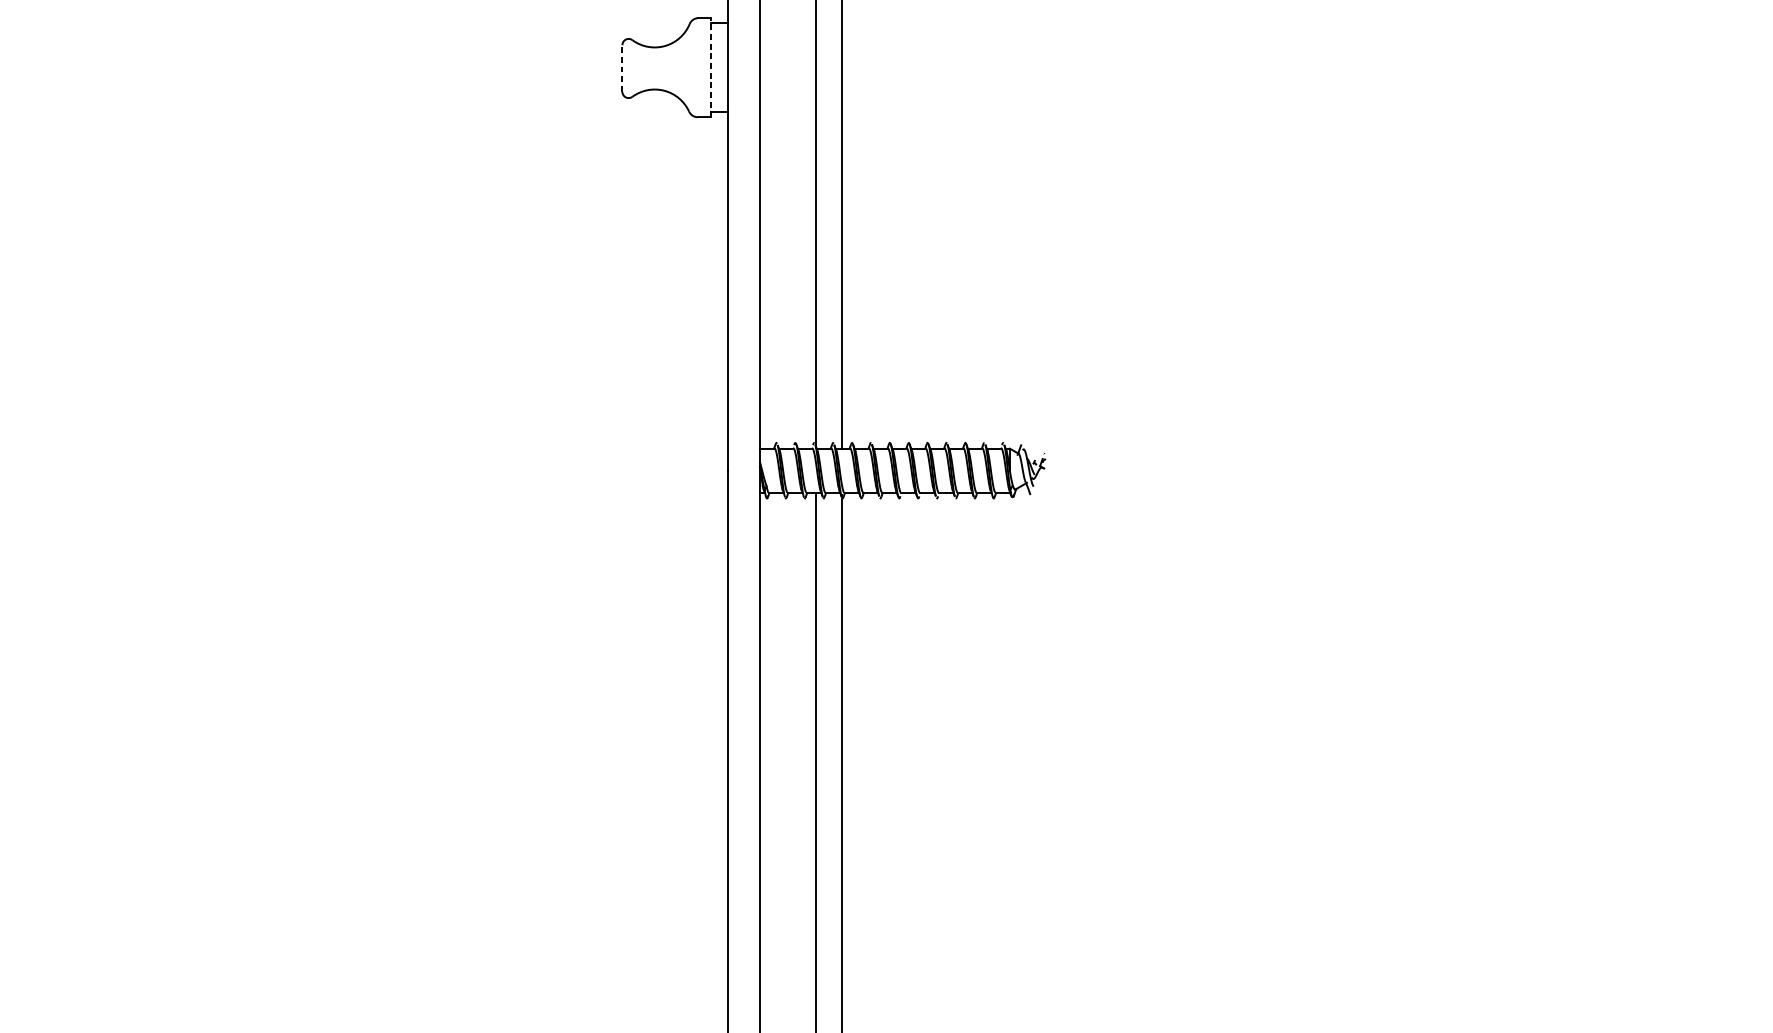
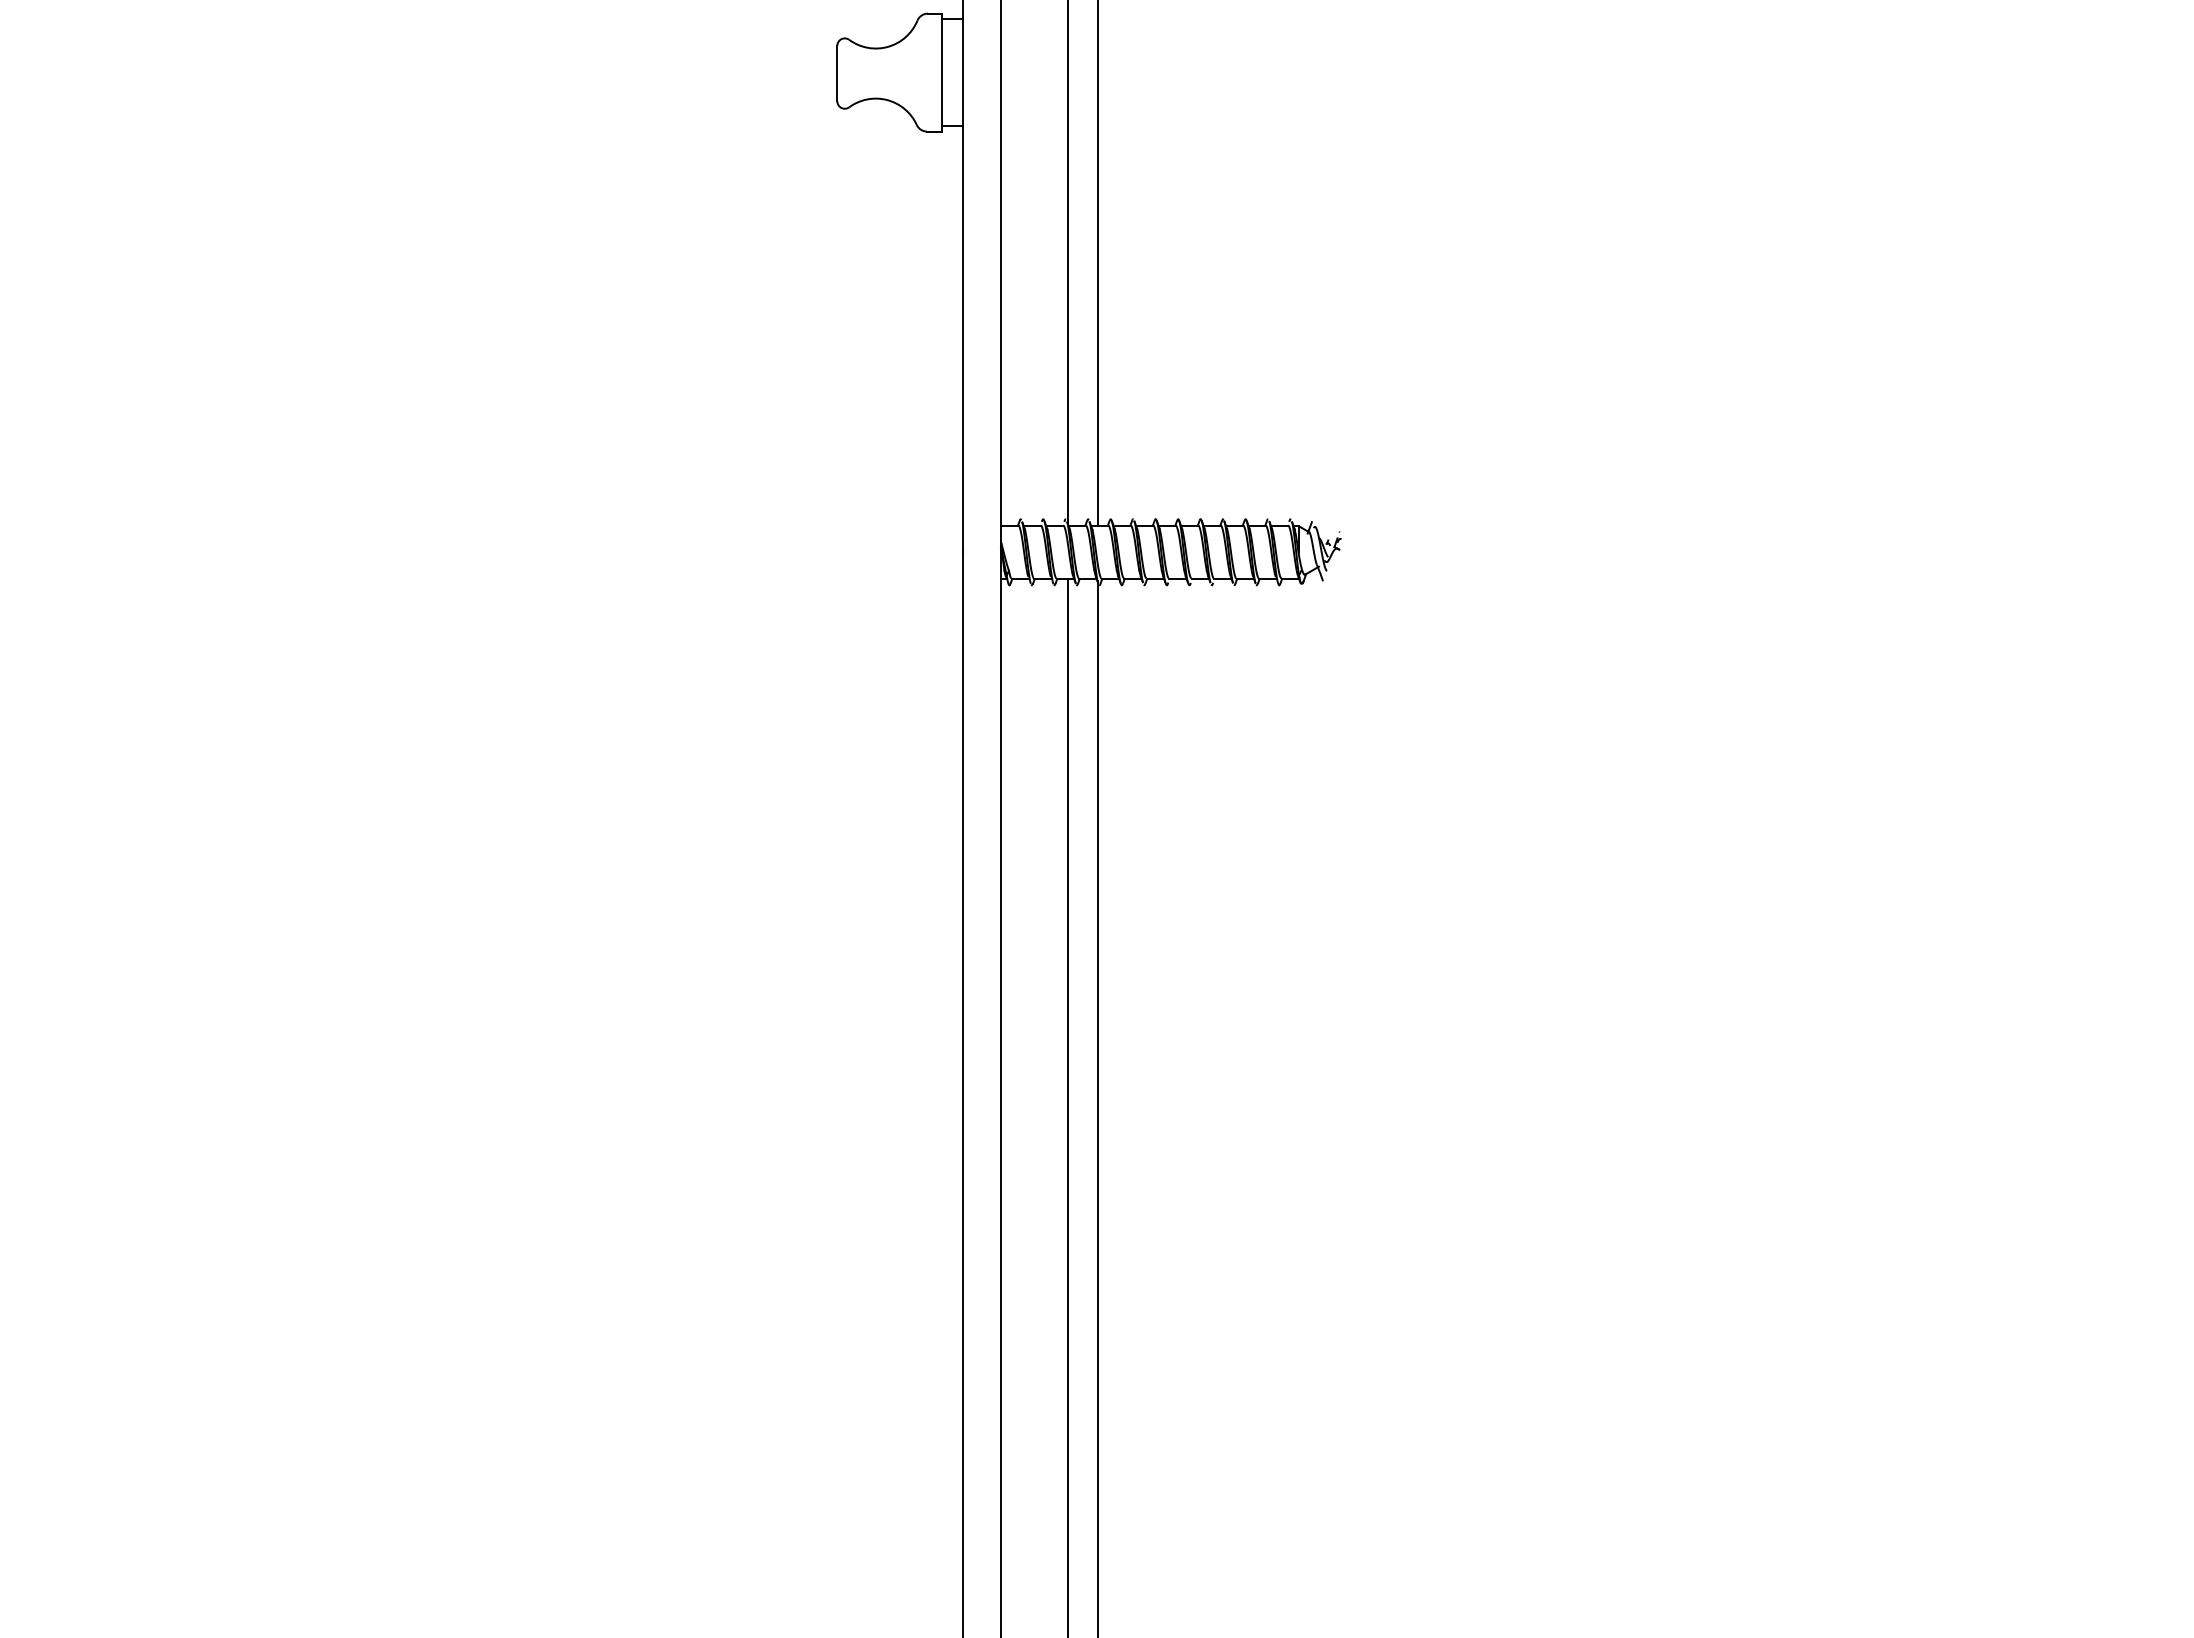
line: (710, 67) -> (942, 72), dashed -> solid
line: (622, 68) -> (837, 73), dashed -> solid

